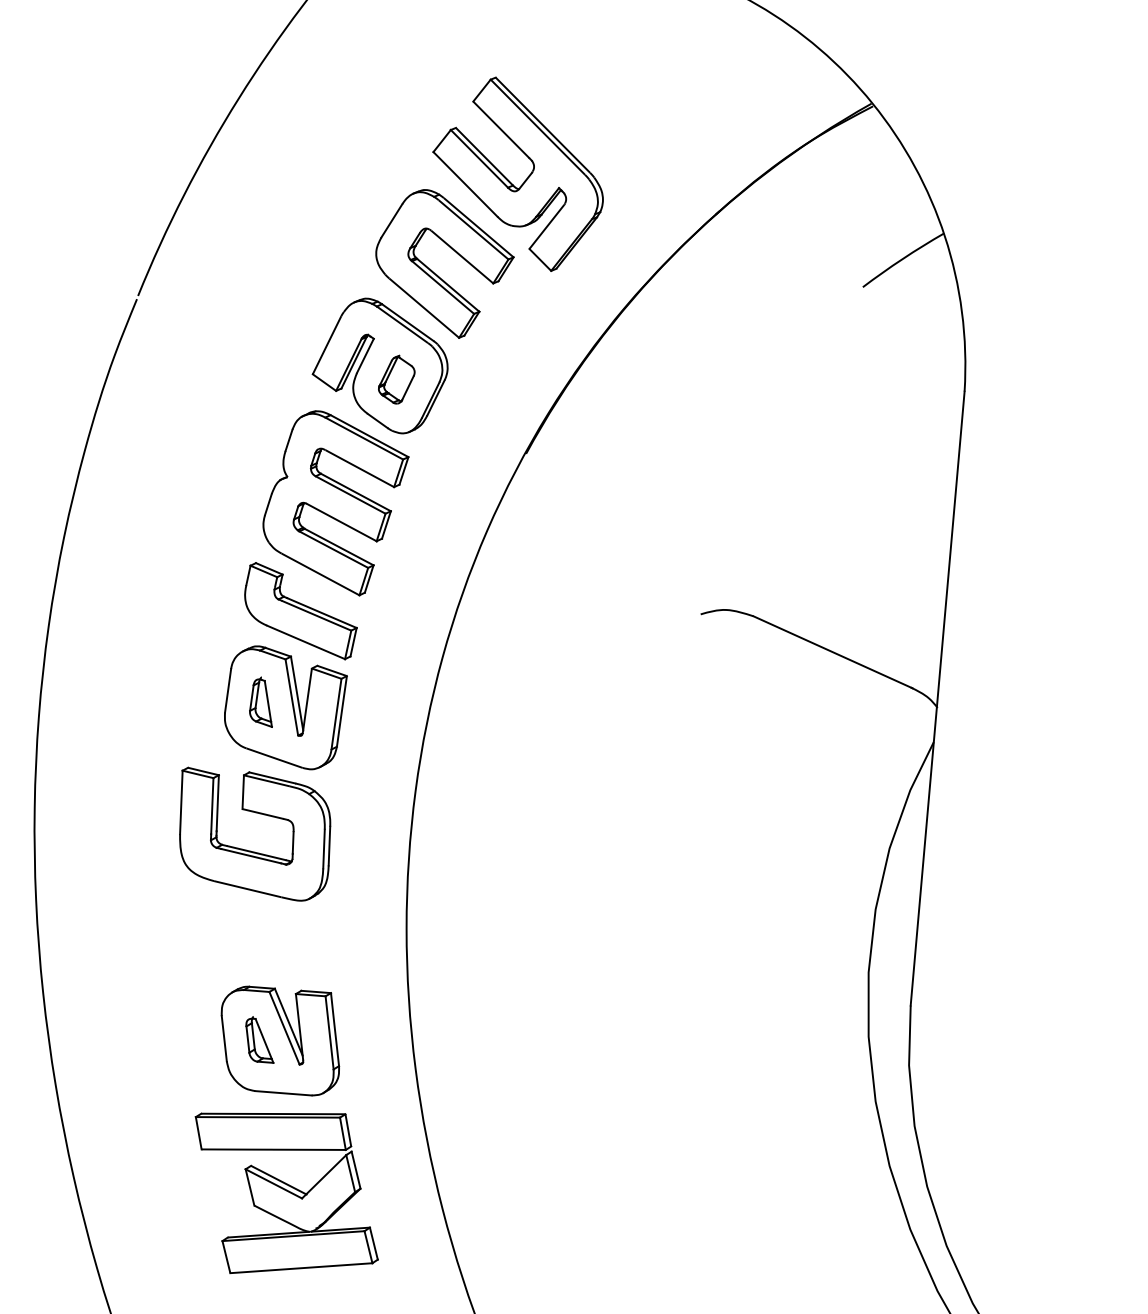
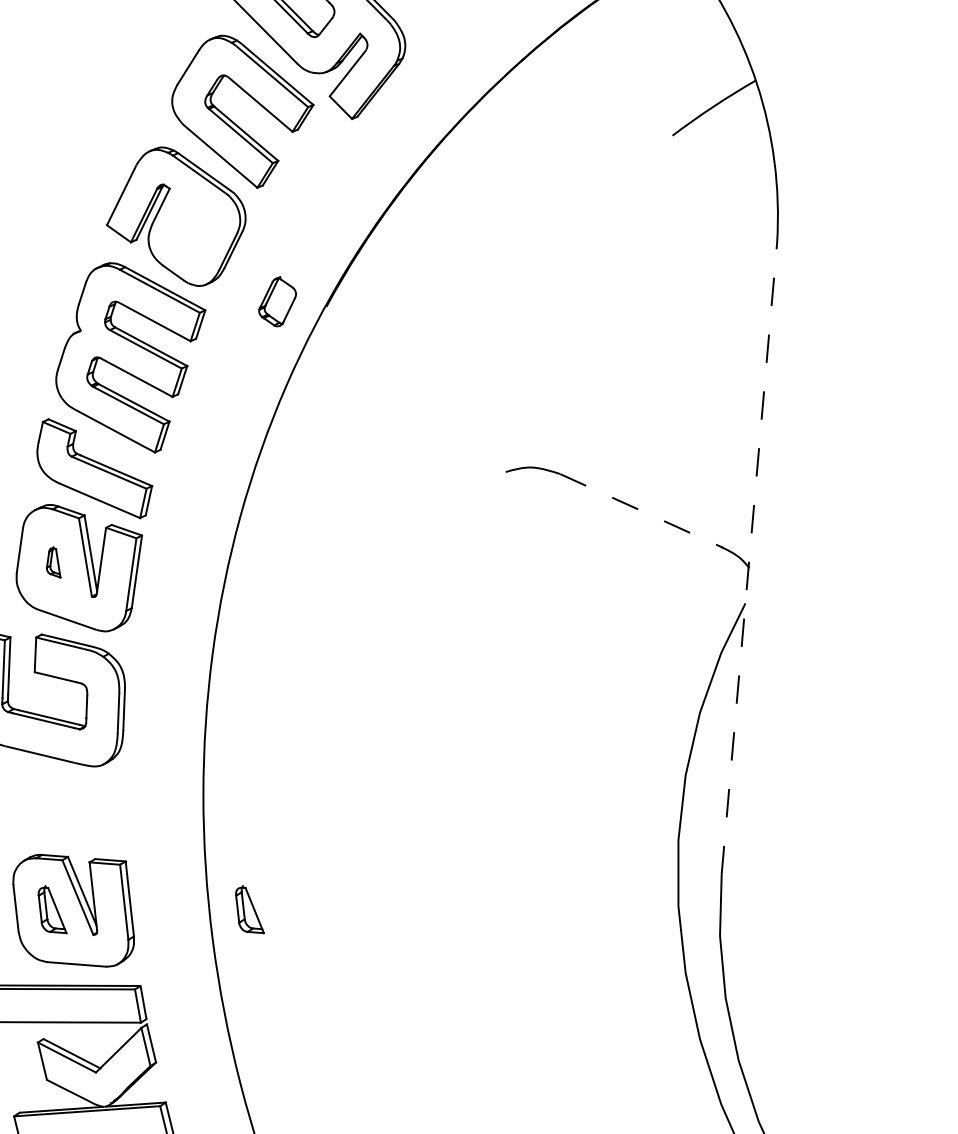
part: (396, 379) -> (277, 301), moved
line: (833, 652) -> (642, 511), solid -> dashed
line: (937, 698) -> (749, 558), solid -> dashed
part: (260, 701) -> (53, 561), size x0.6
part: (451, 1039) -> (249, 909), added

